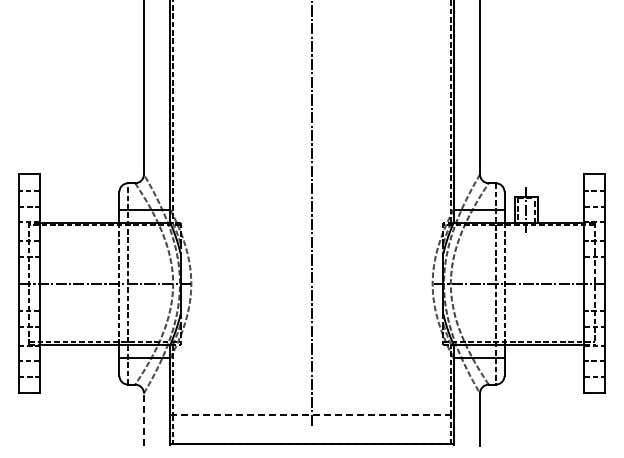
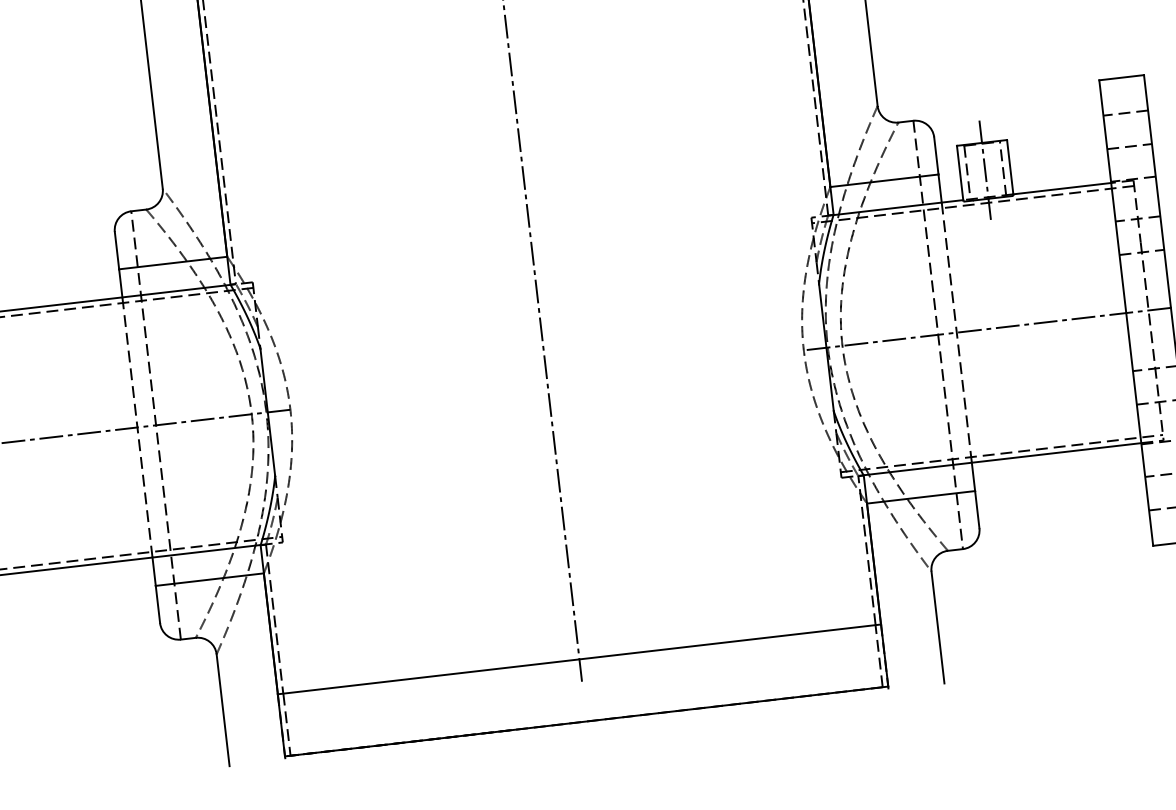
line: (312, 415) -> (580, 659), dashed -> solid
line: (143, 419) -> (222, 709), dashed -> solid

